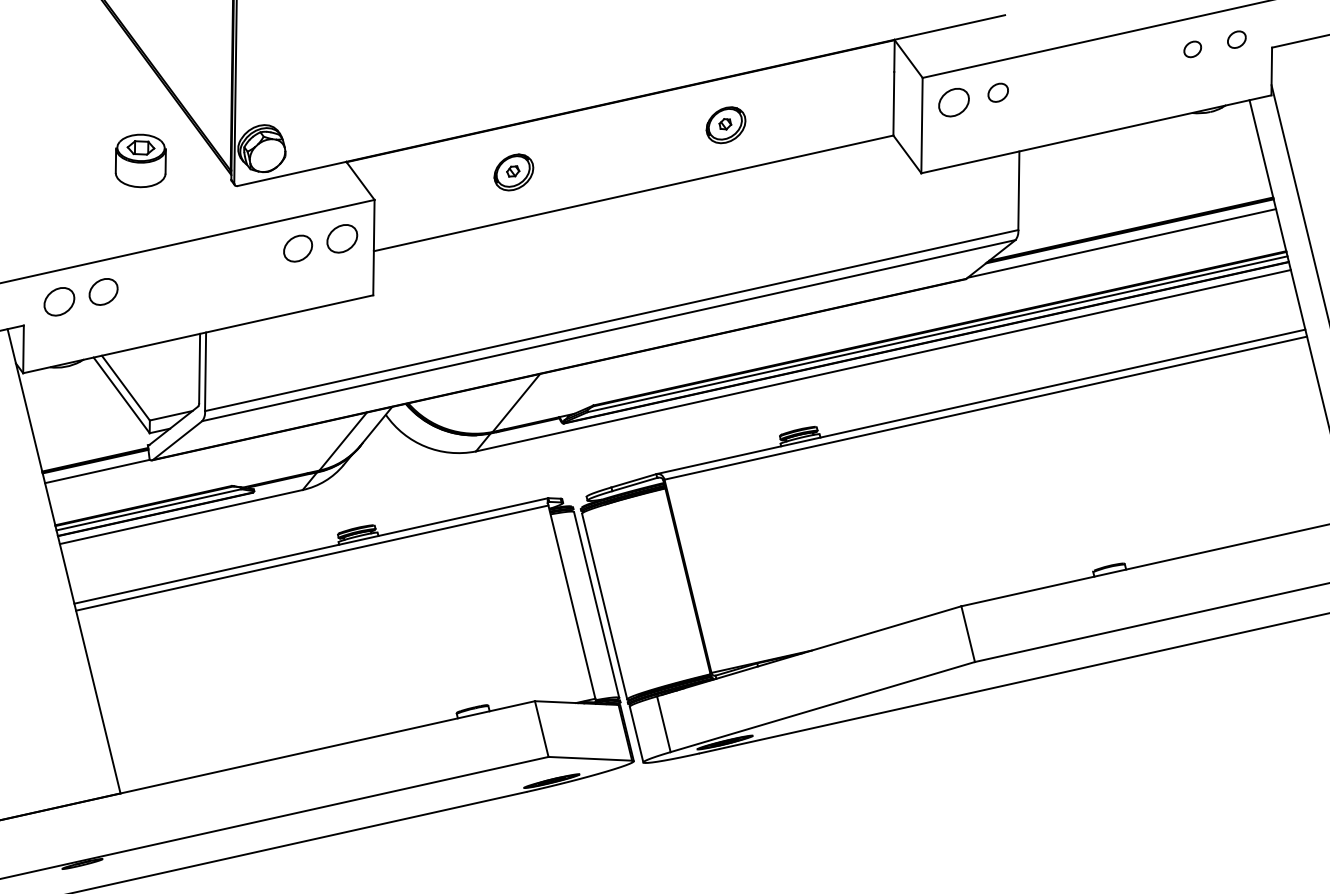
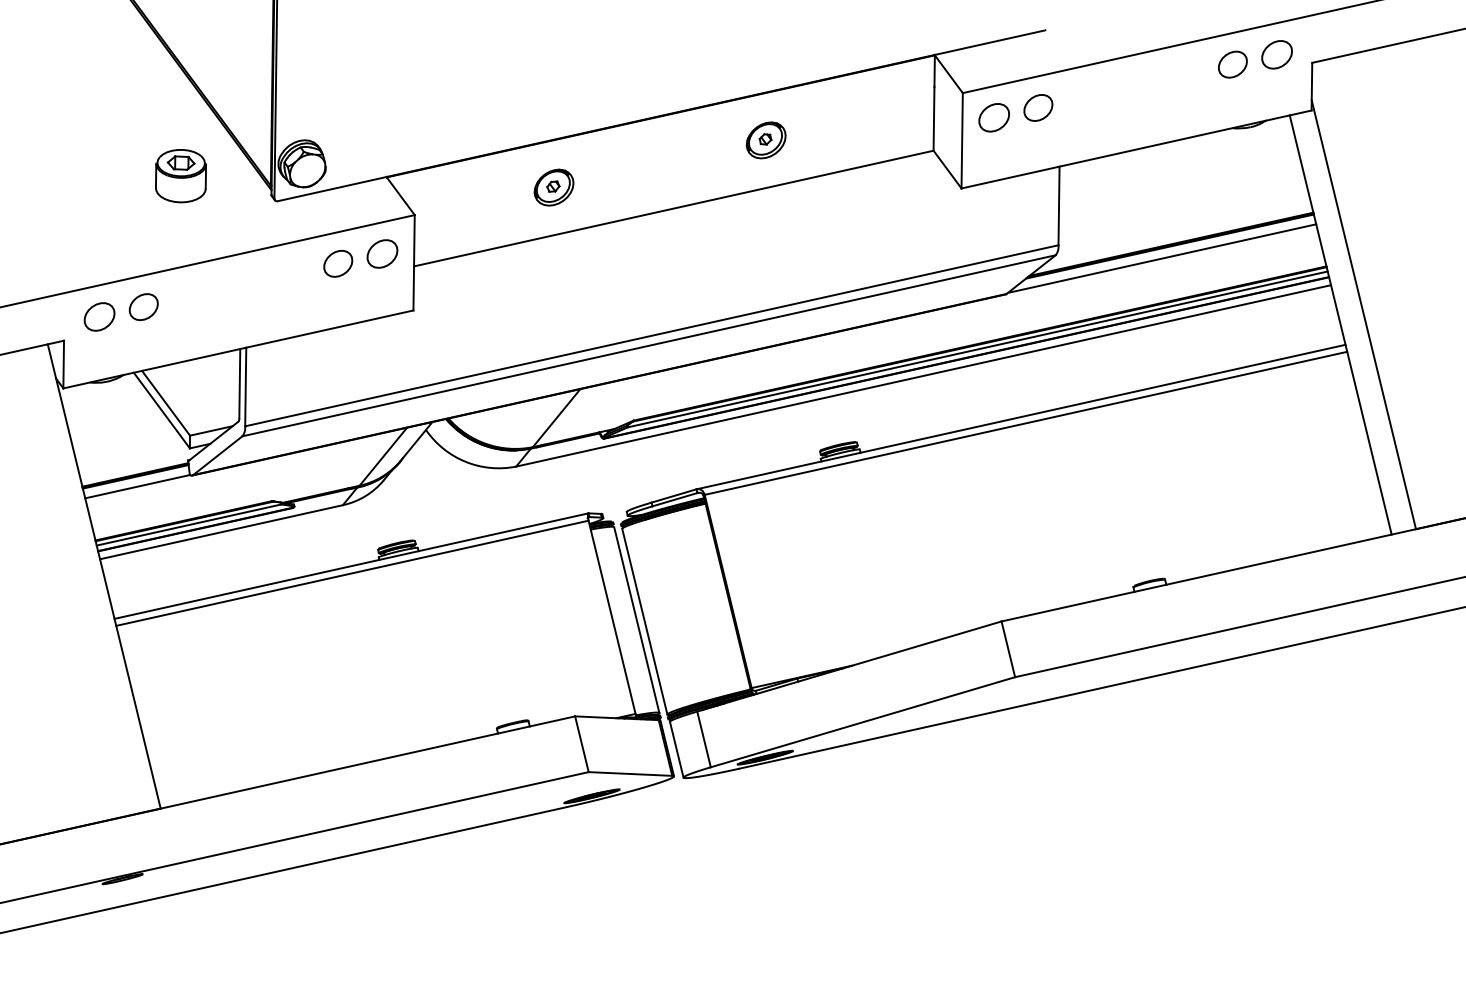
part: (1236, 39) -> (1276, 54), size x1.67
part: (1192, 49) -> (1232, 64), size x1.67
part: (998, 92) -> (1038, 107), size x1.43

